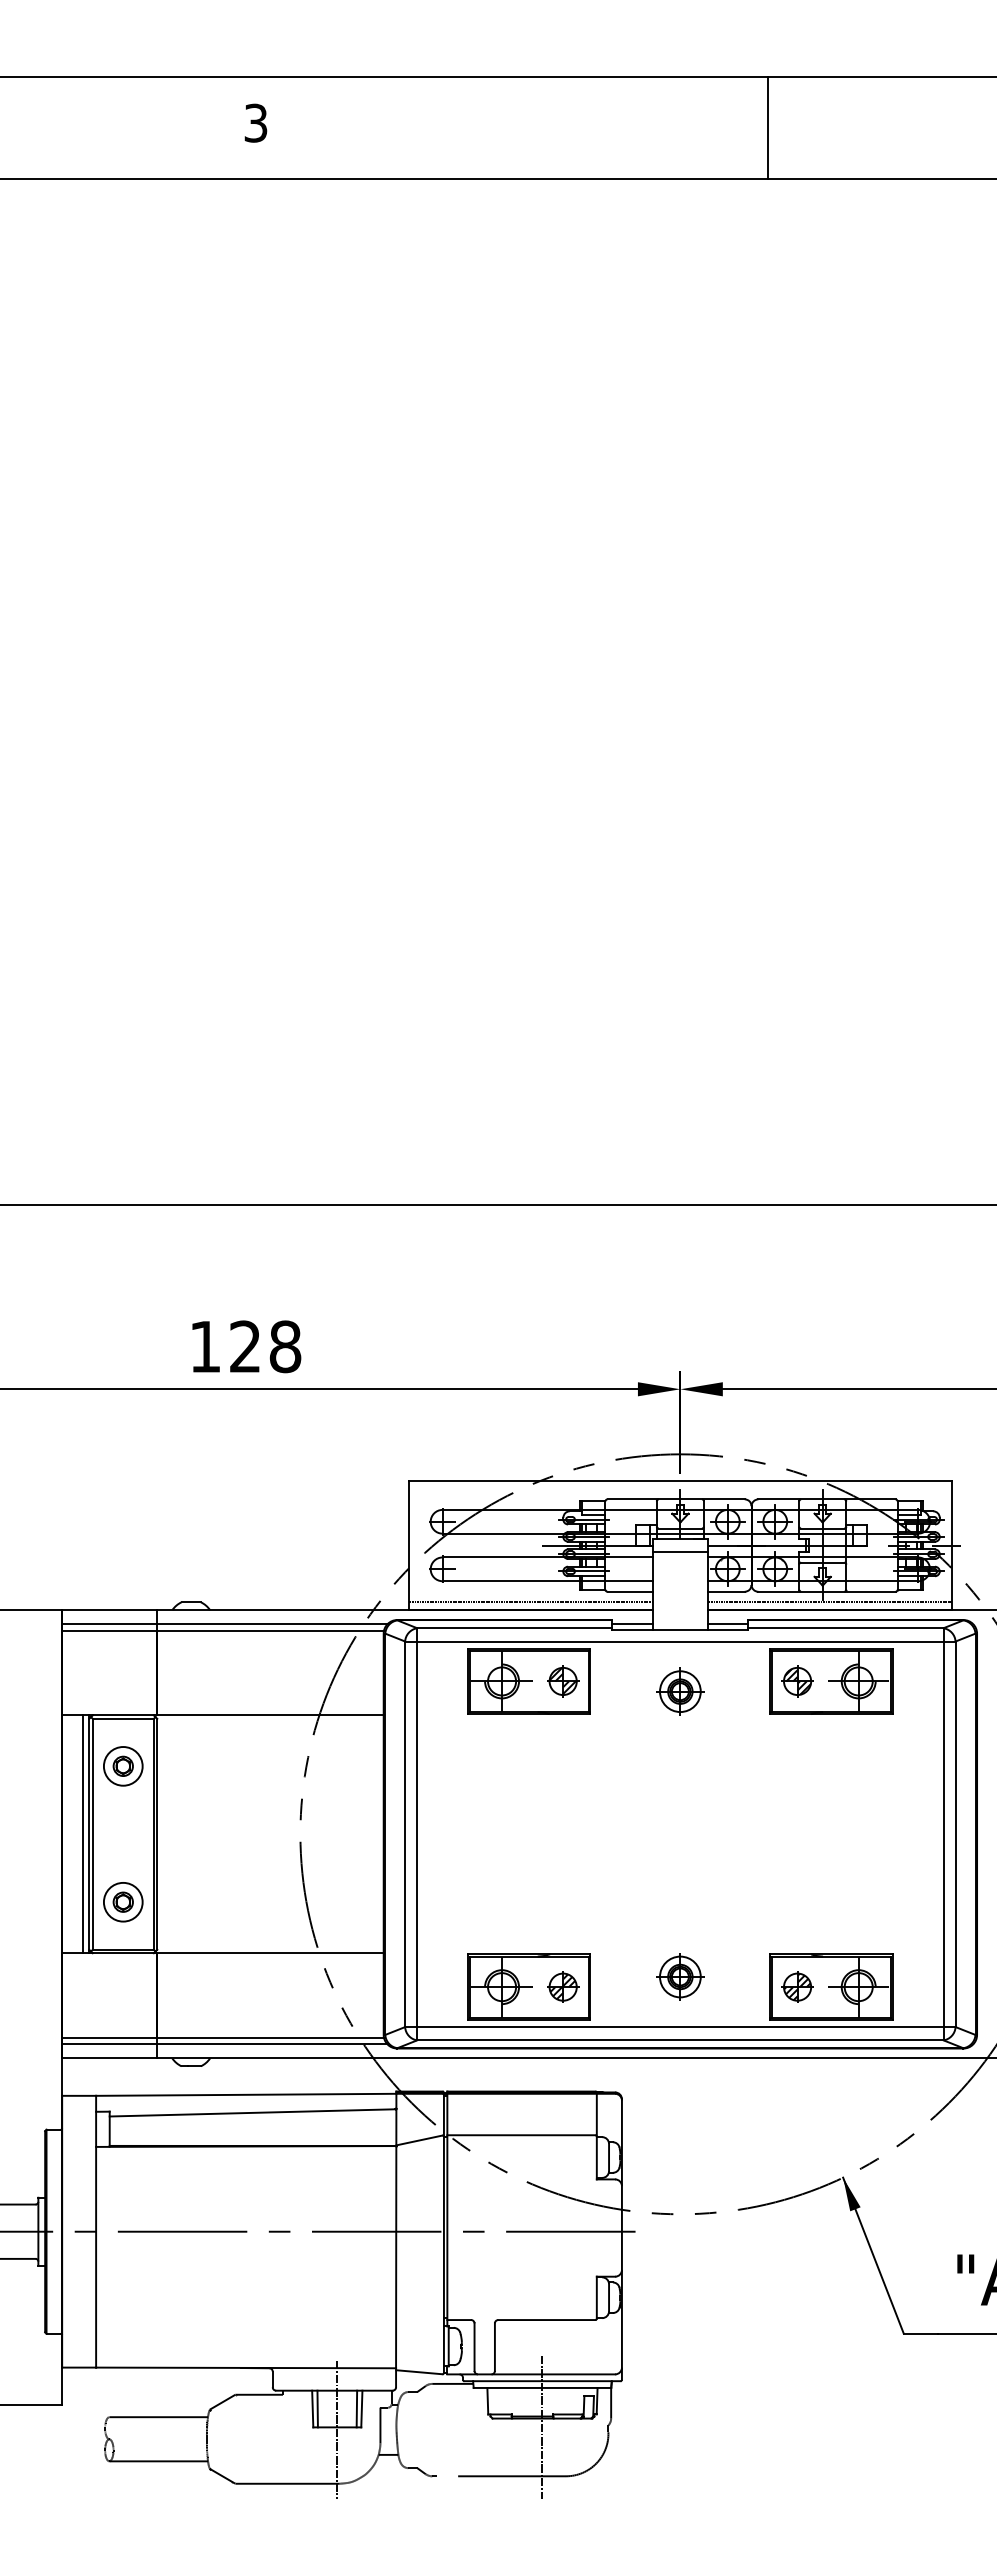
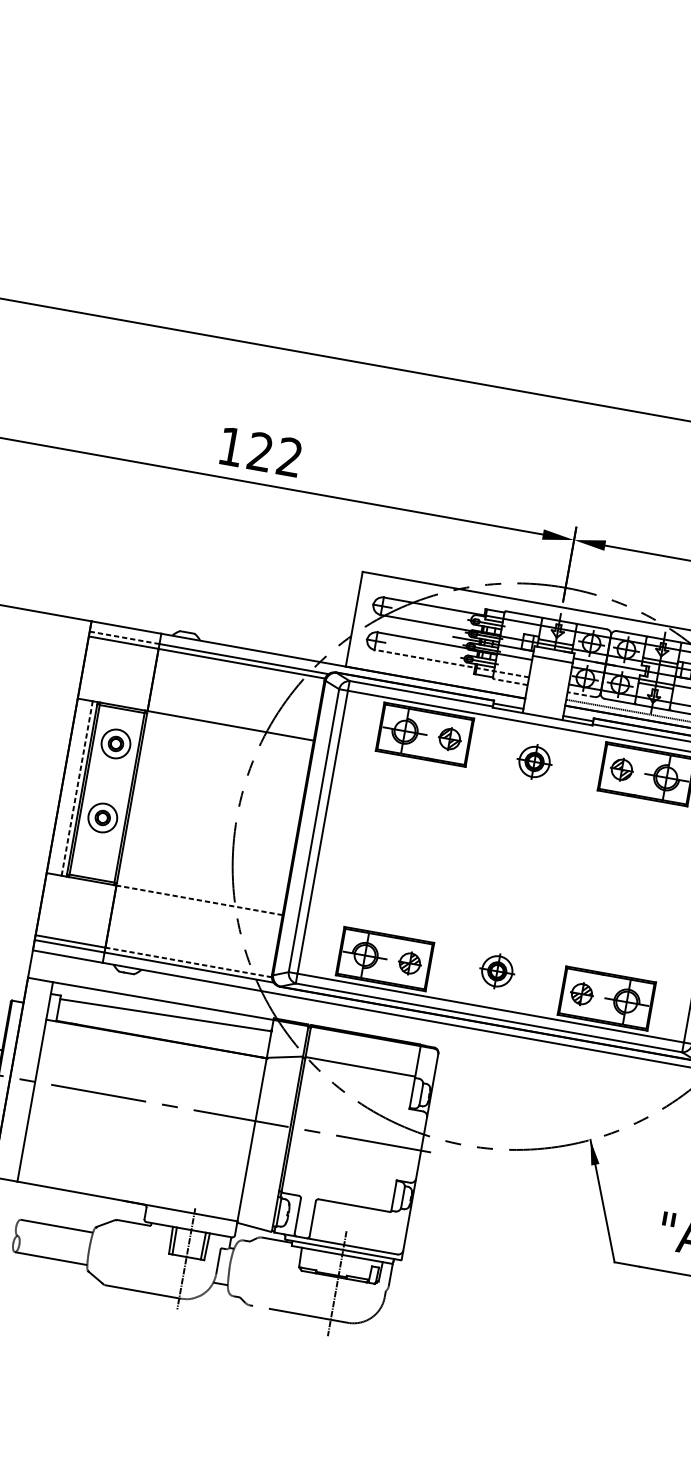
text: (285, 1346) -> (289, 457), 128 -> 122
line: (547, 1581) -> (451, 663), solid -> dashed
line: (630, 1591) -> (511, 681), solid -> dashed
line: (726, 1591) -> (581, 694), solid -> dashed
line: (530, 1601) -> (436, 676), removed
line: (109, 1624) -> (124, 638), solid -> dashed
line: (82, 1834) -> (77, 788), solid -> dashed
part: (123, 1902) -> (102, 818), moved
line: (269, 1953) -> (198, 900), solid -> dashed
line: (270, 2037) -> (188, 962), solid -> dashed

